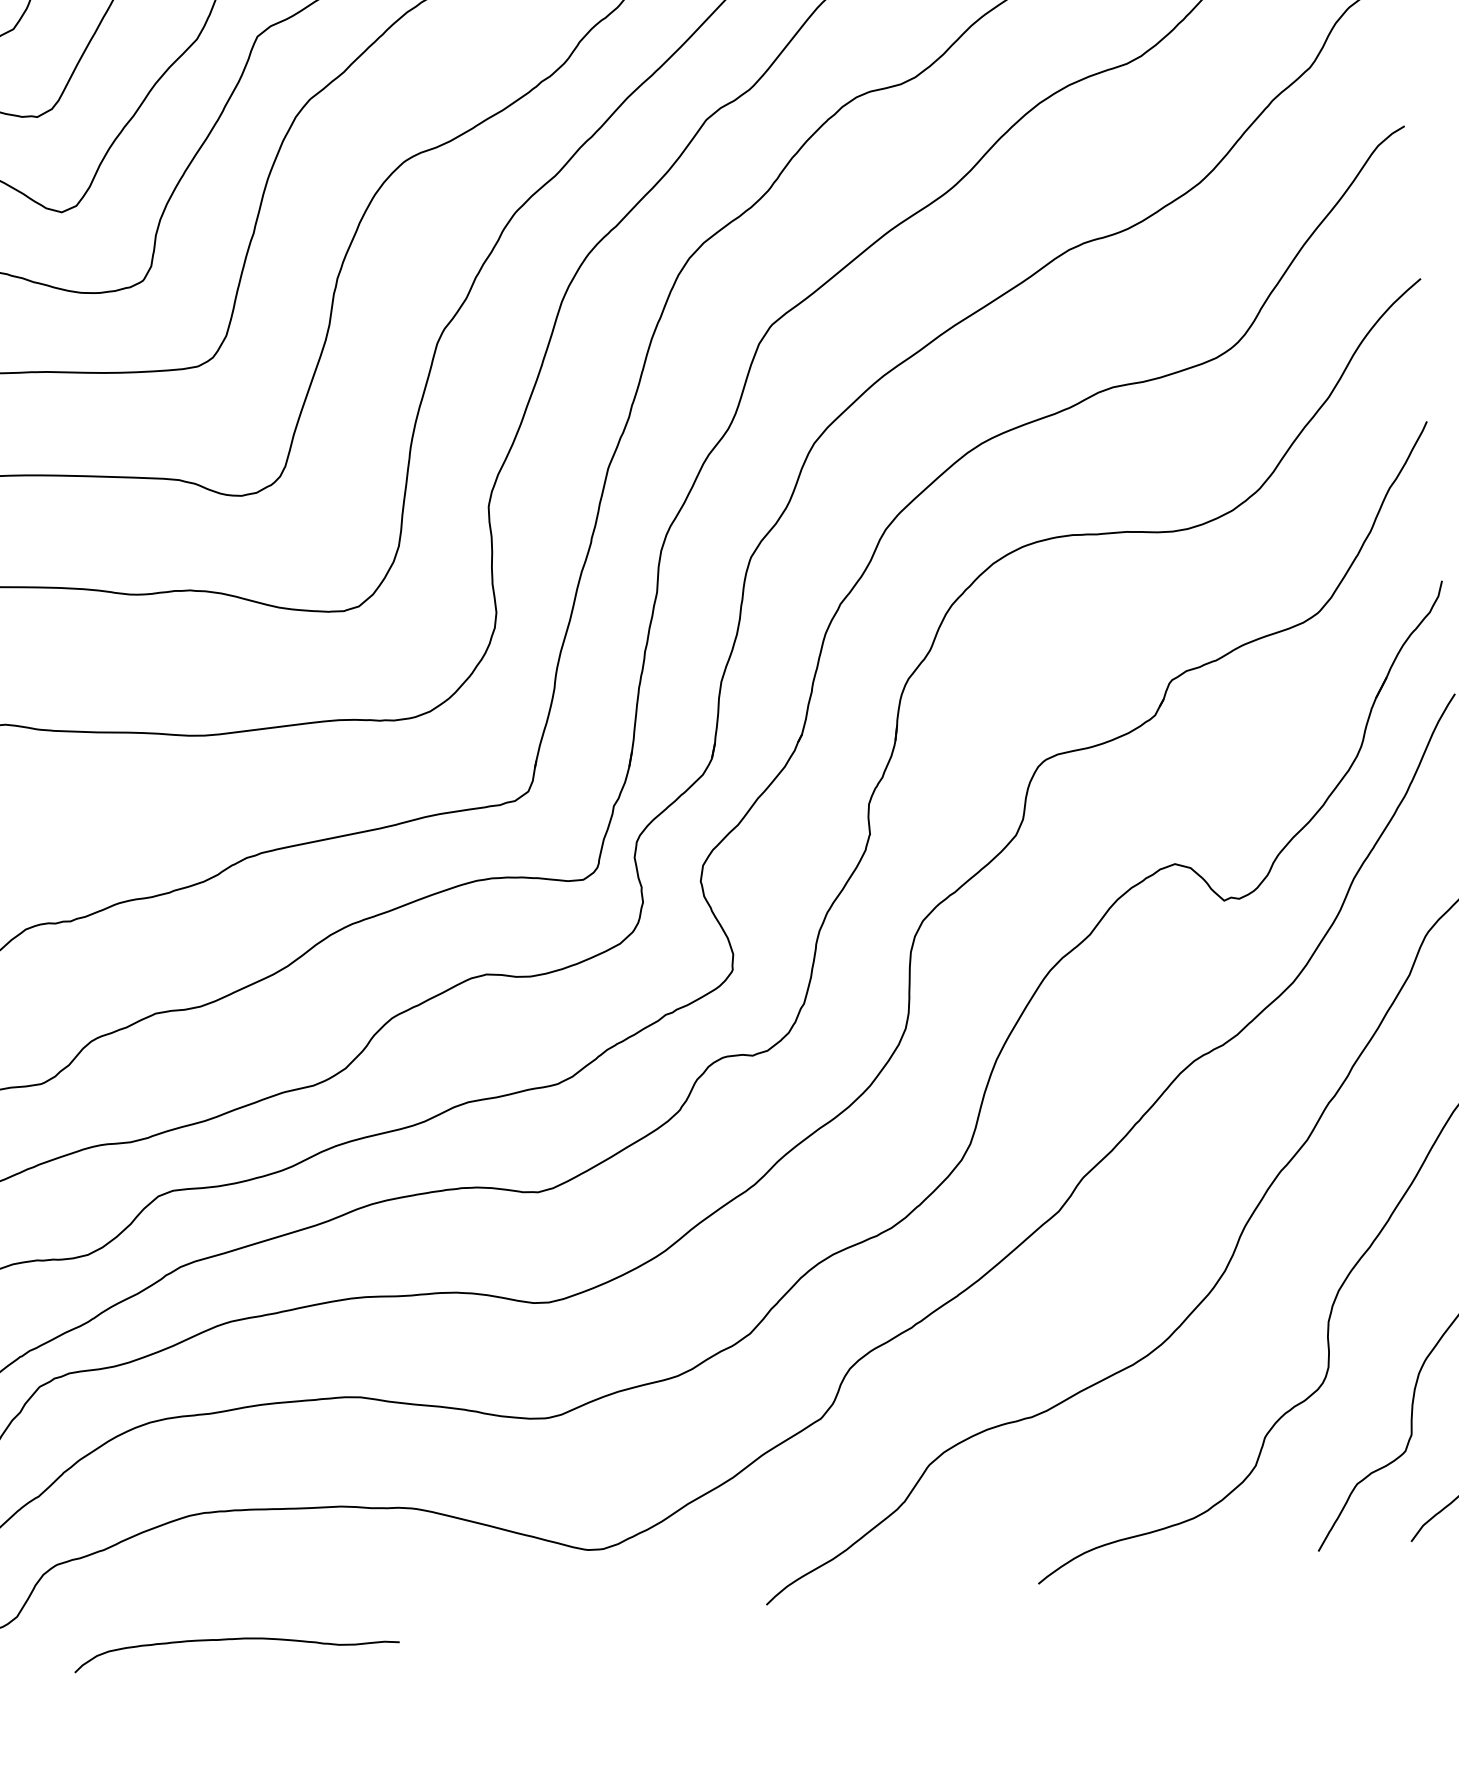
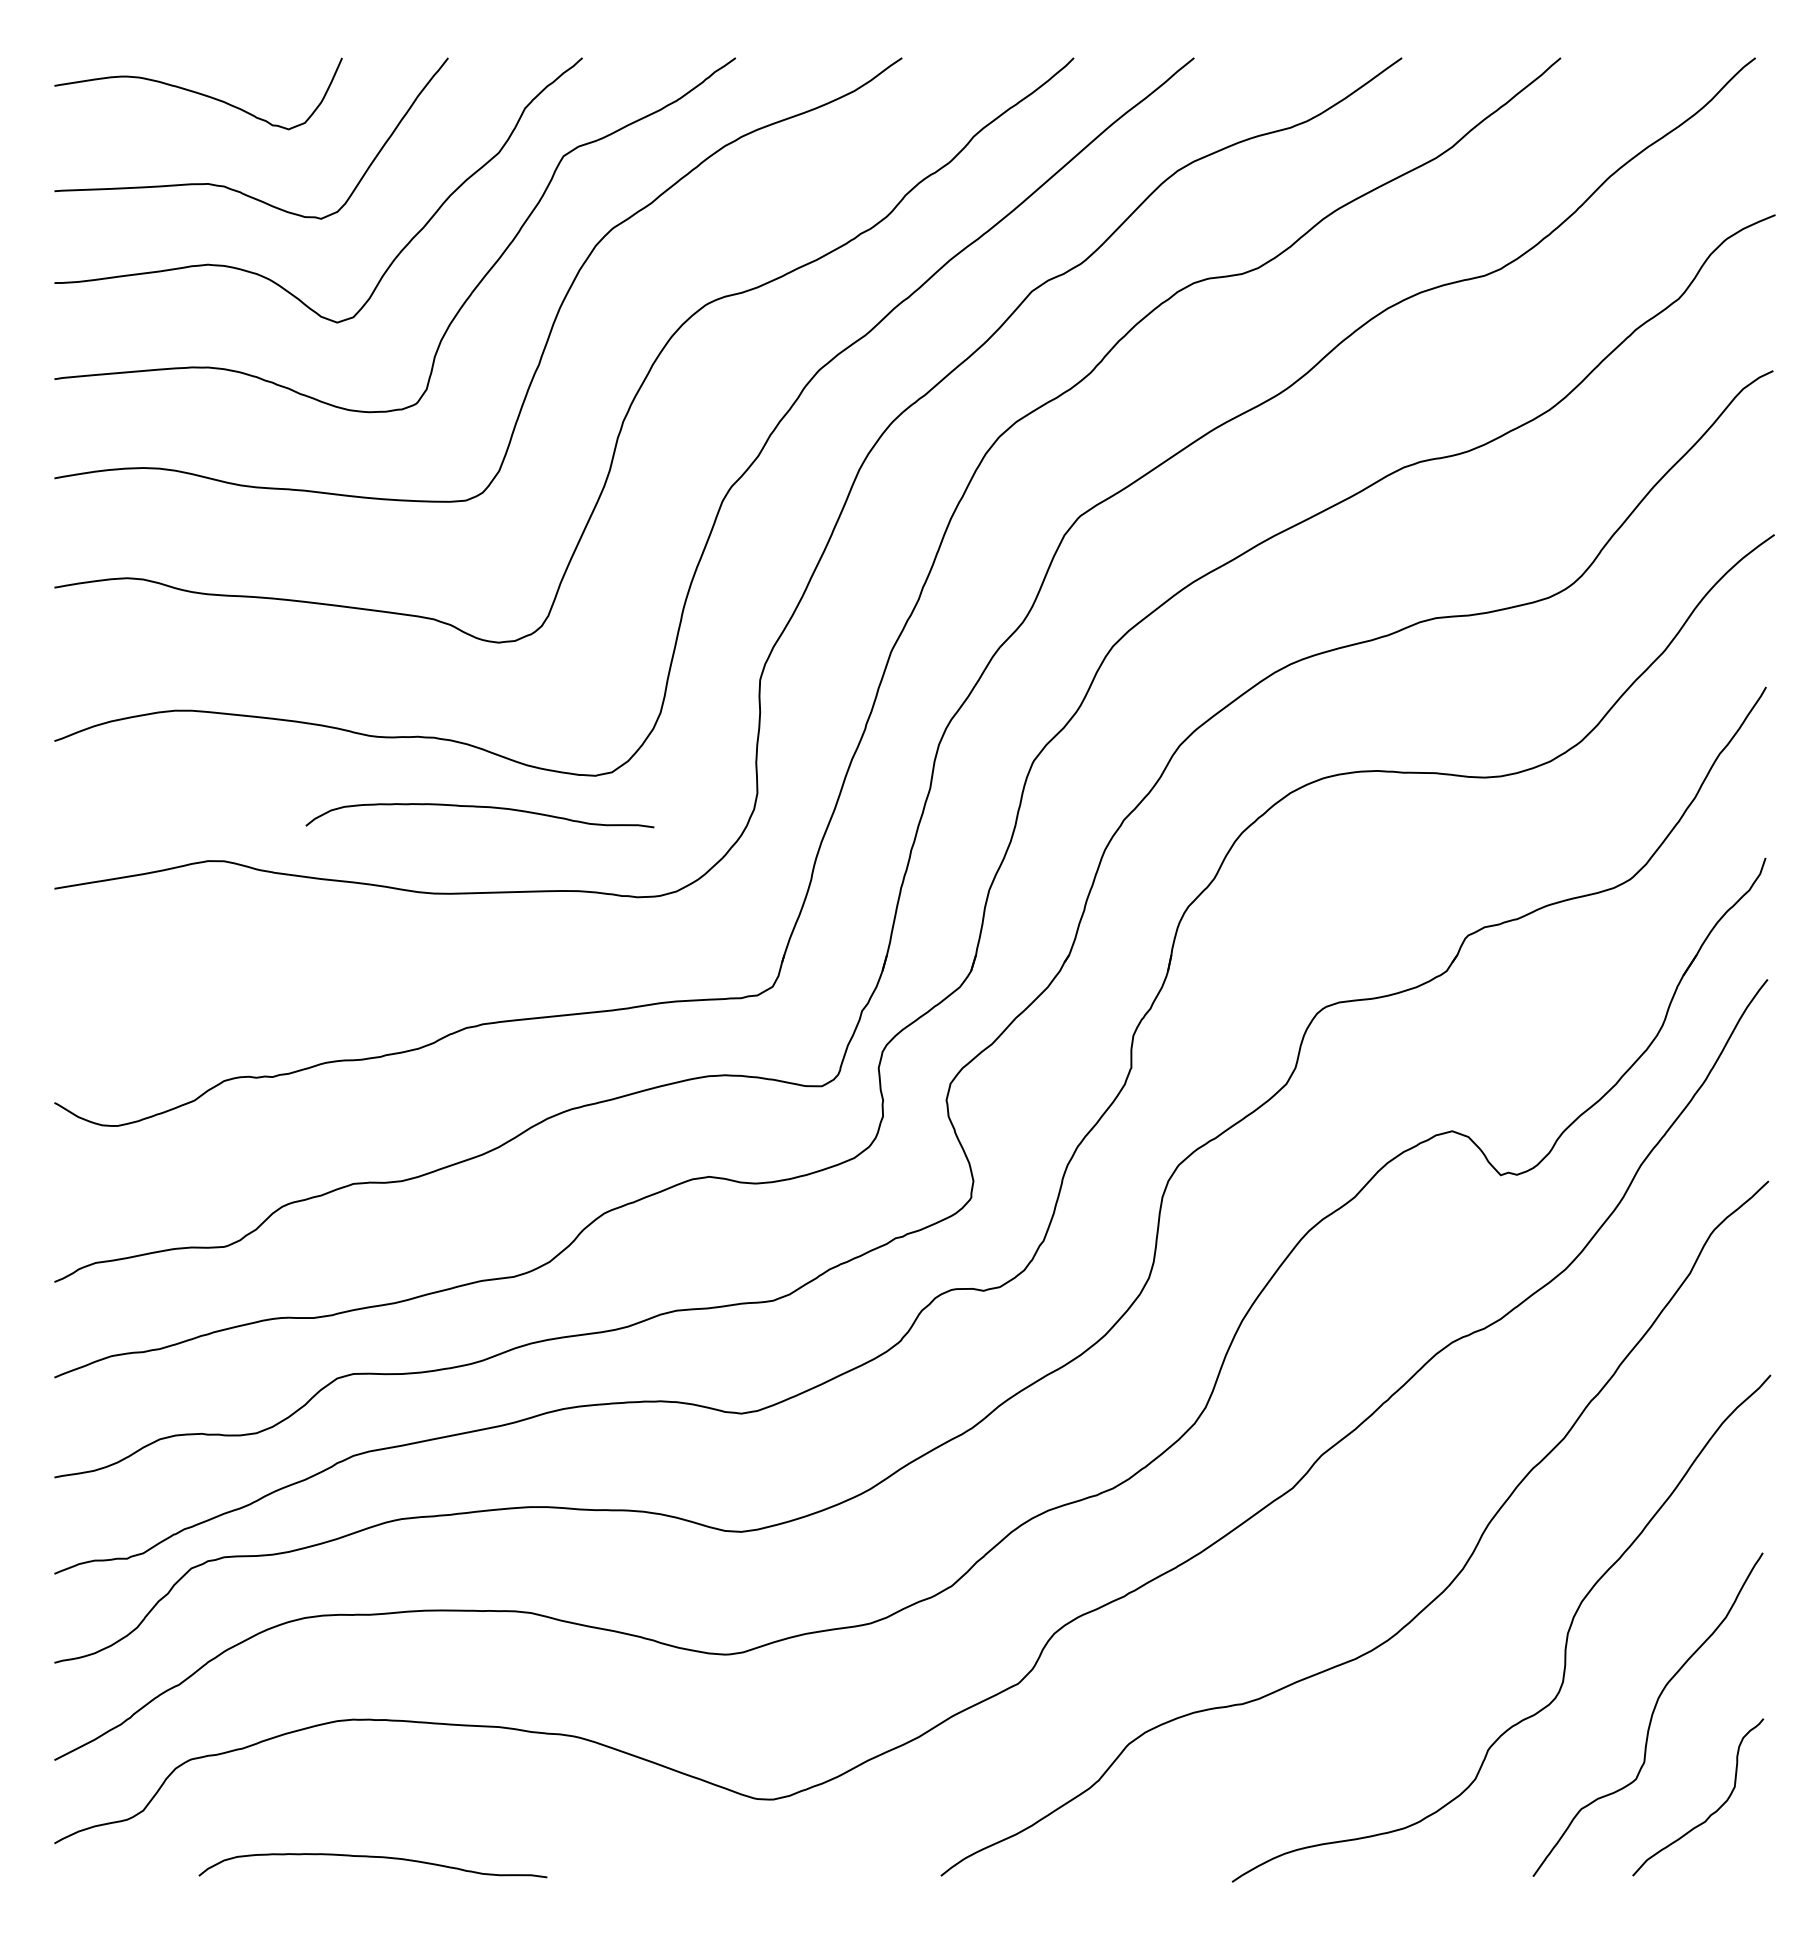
curve: (238, 651) -> (479, 807), added

